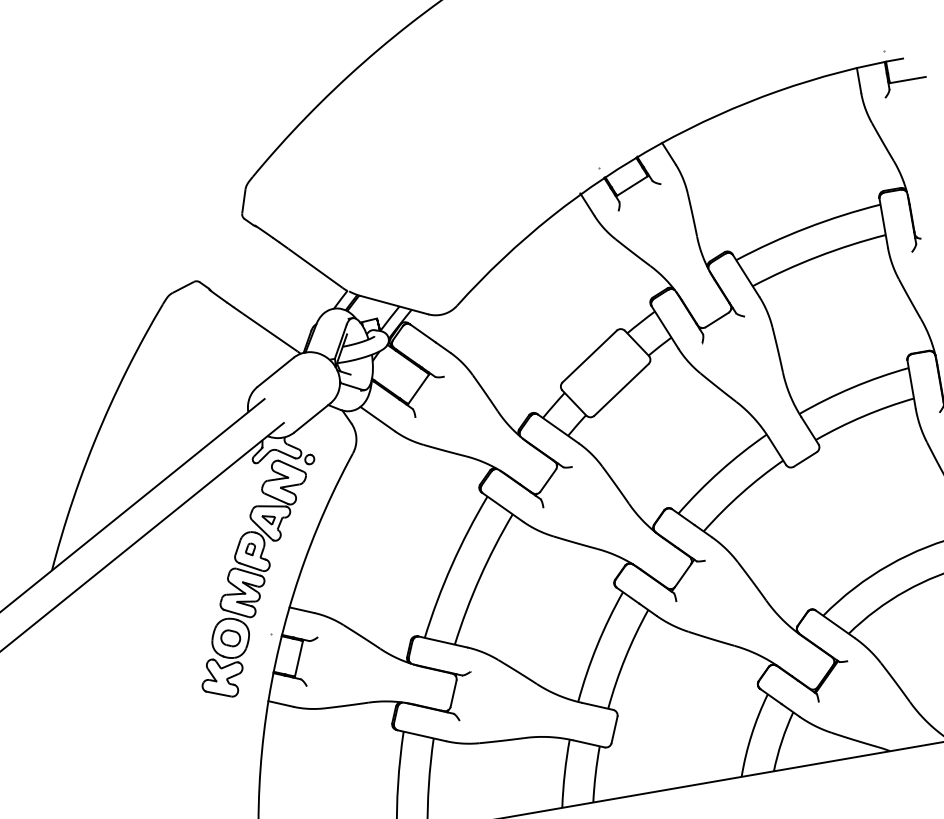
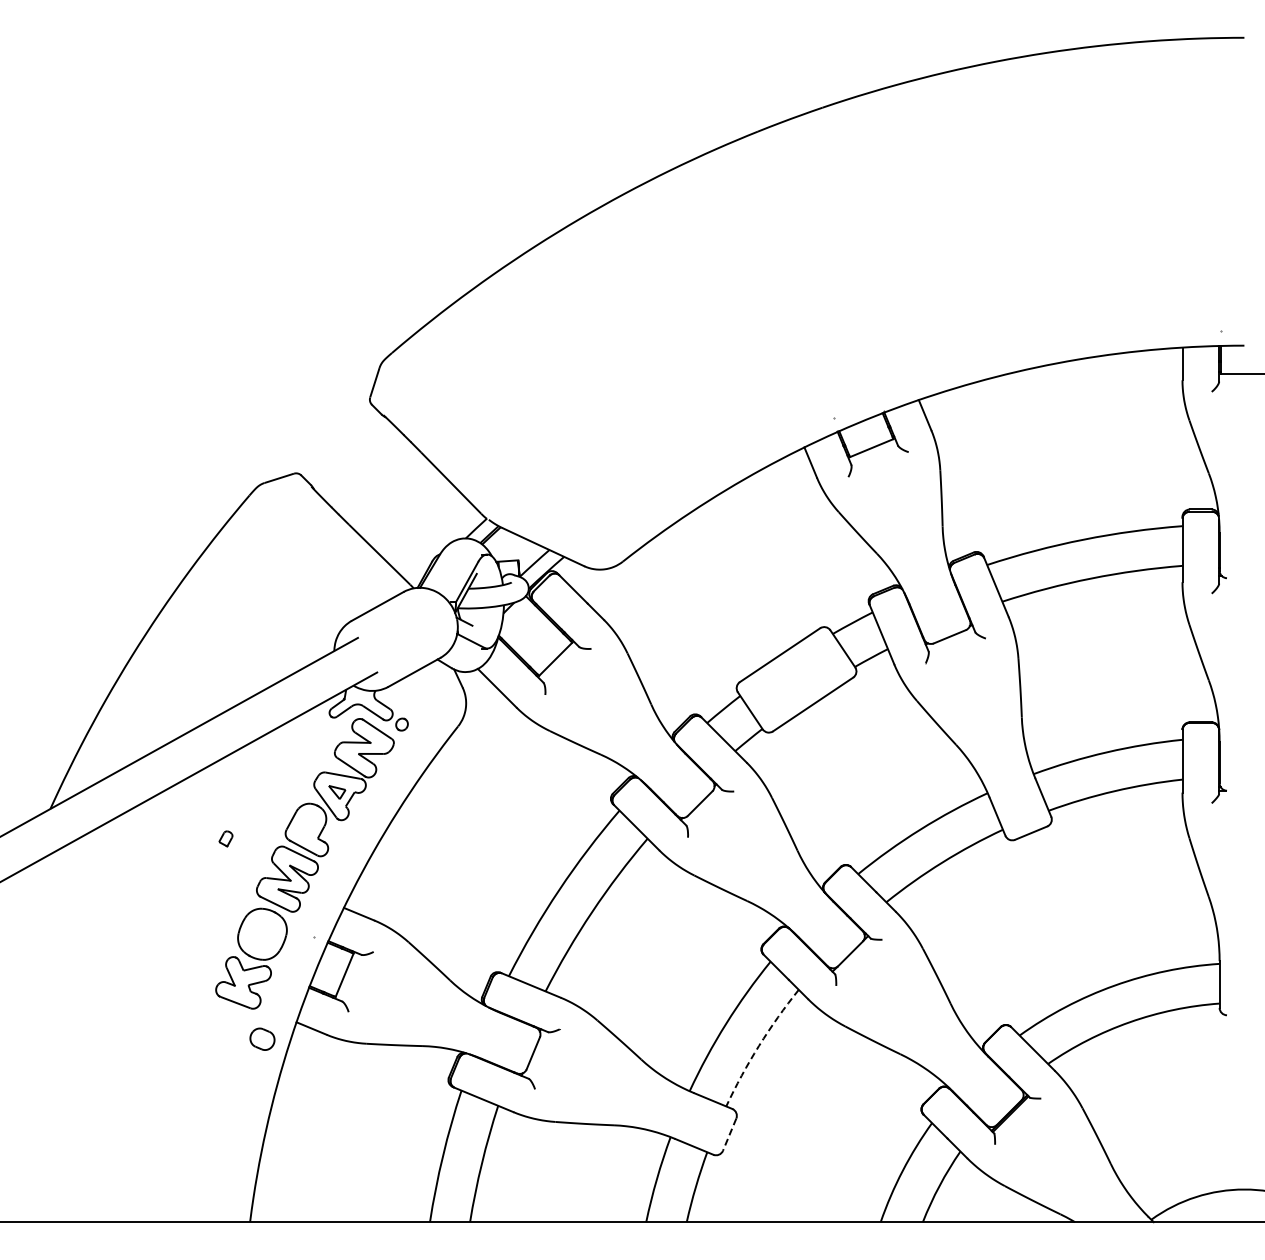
part: (250, 549) -> (225, 838), moved
part: (230, 637) -> (262, 1038), moved
arc: (625, 657) -> (759, 1045), solid -> dashed
line: (614, 730) -> (729, 1135), solid -> dashed

